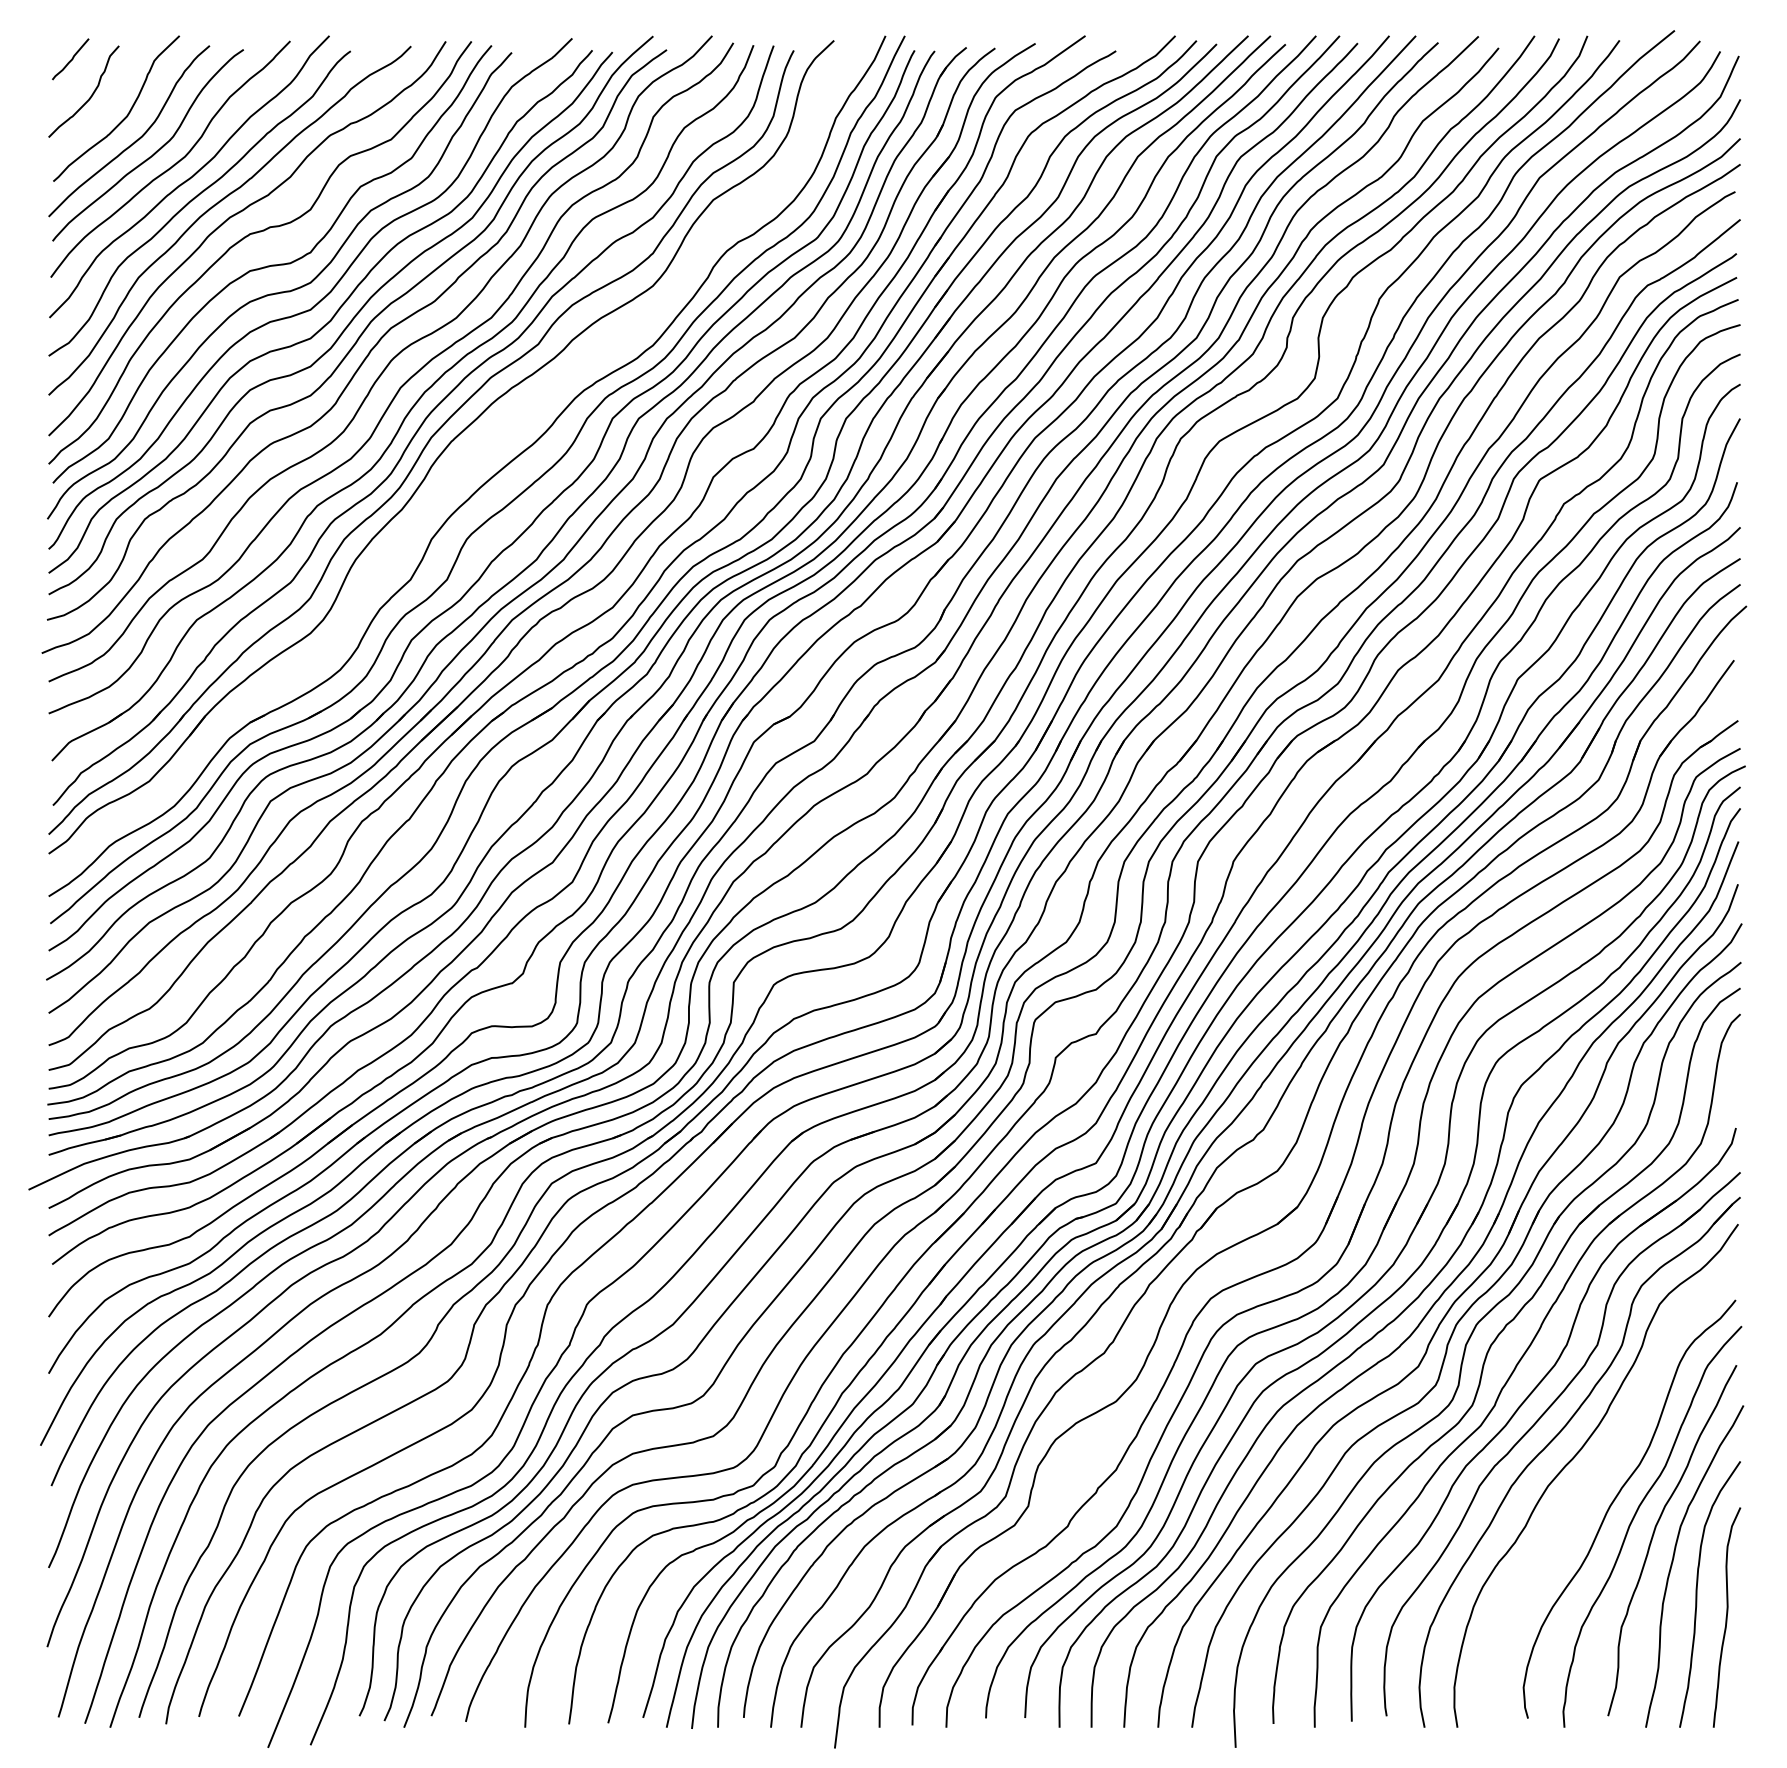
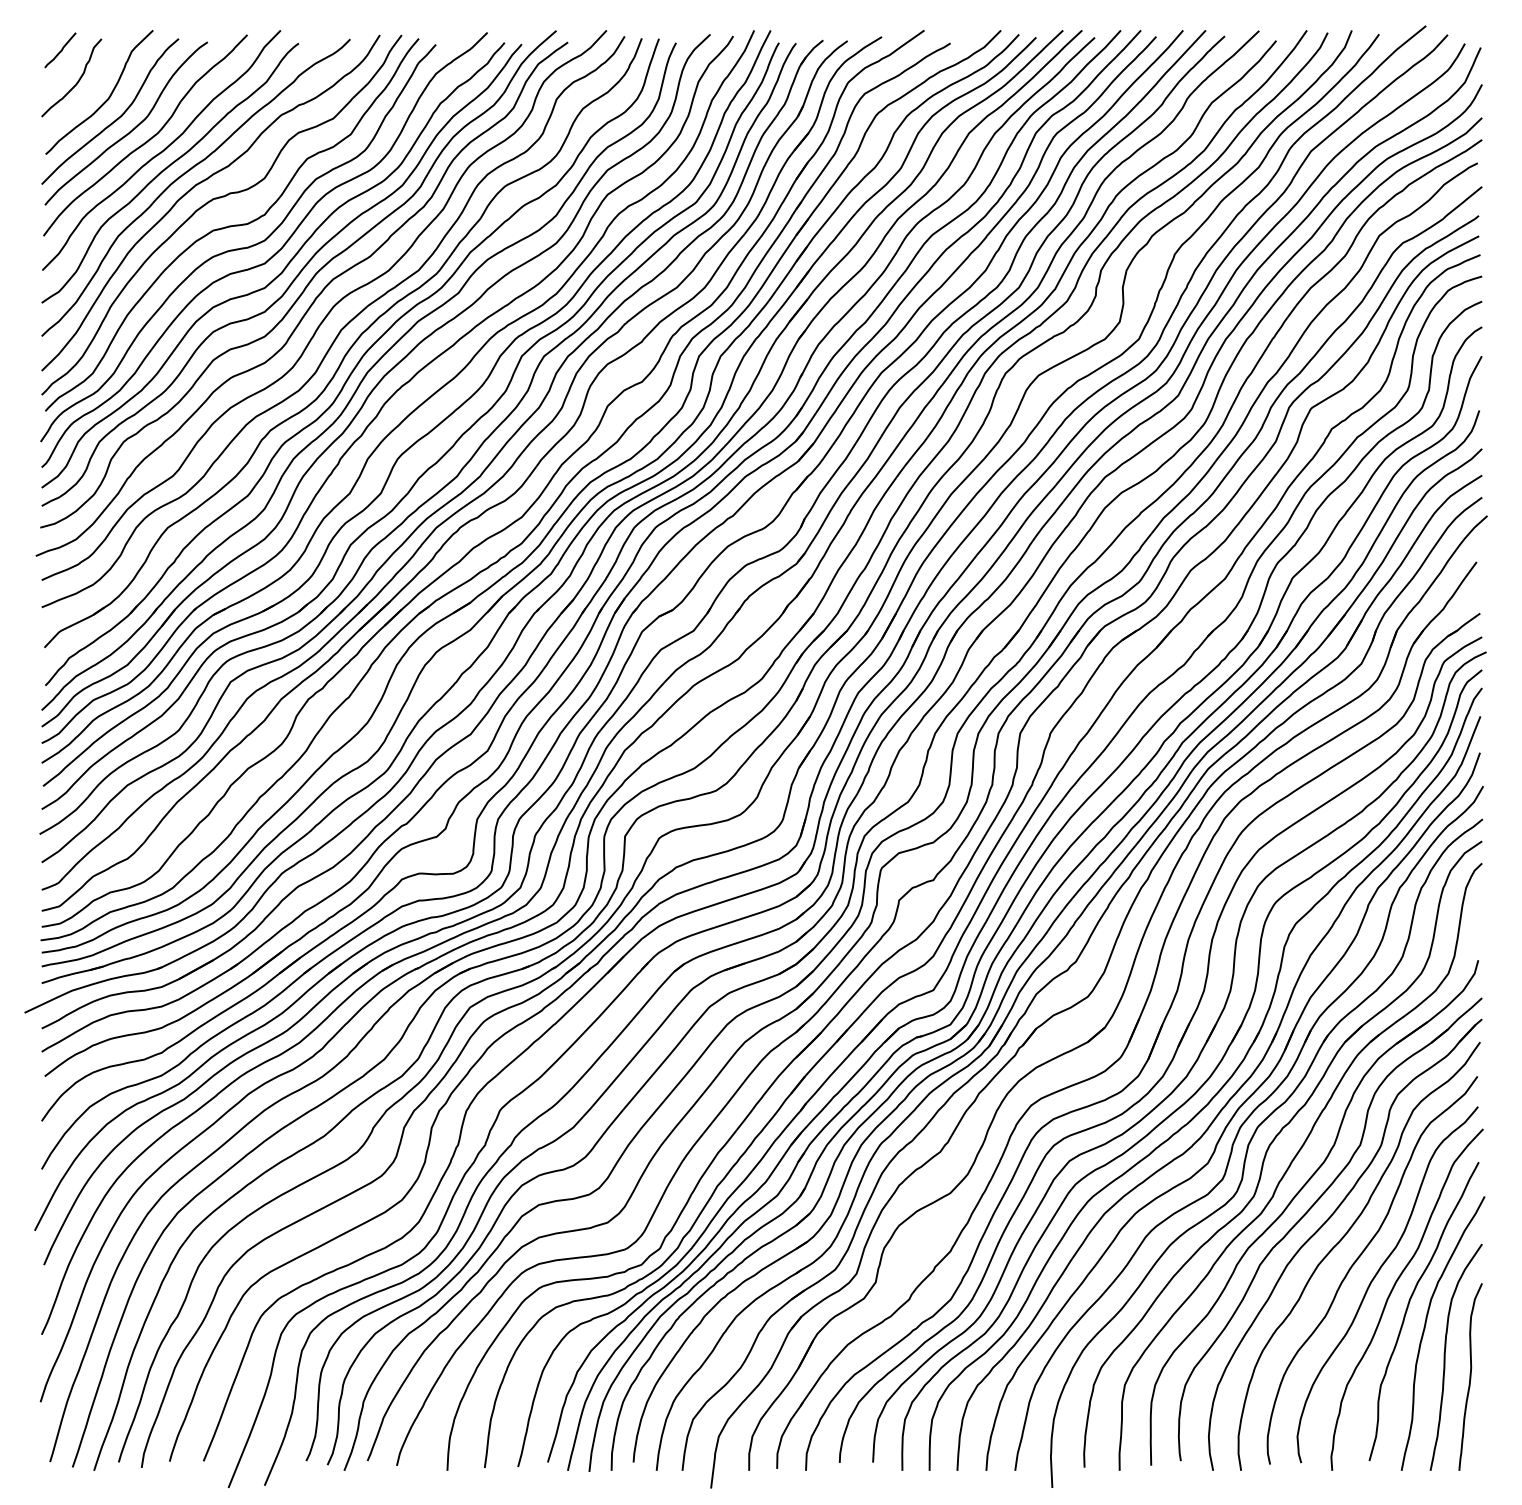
part: (460, 463) -> (392, 394), added
curve: (1594, 1480) -> (1357, 1260), added

